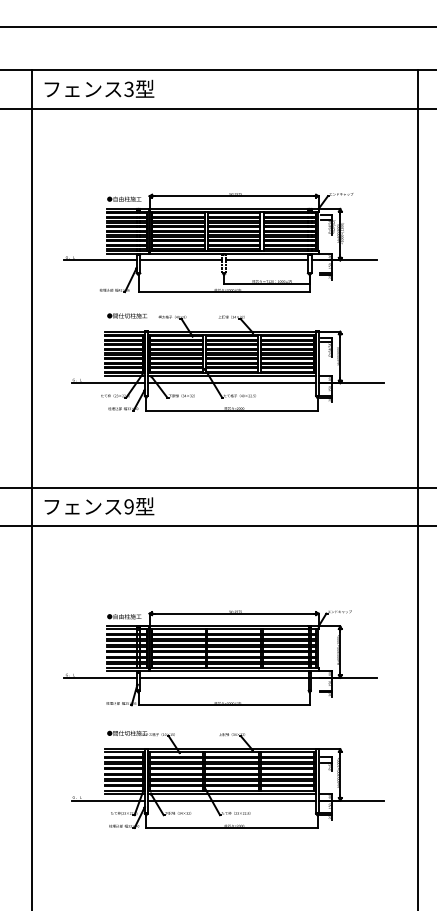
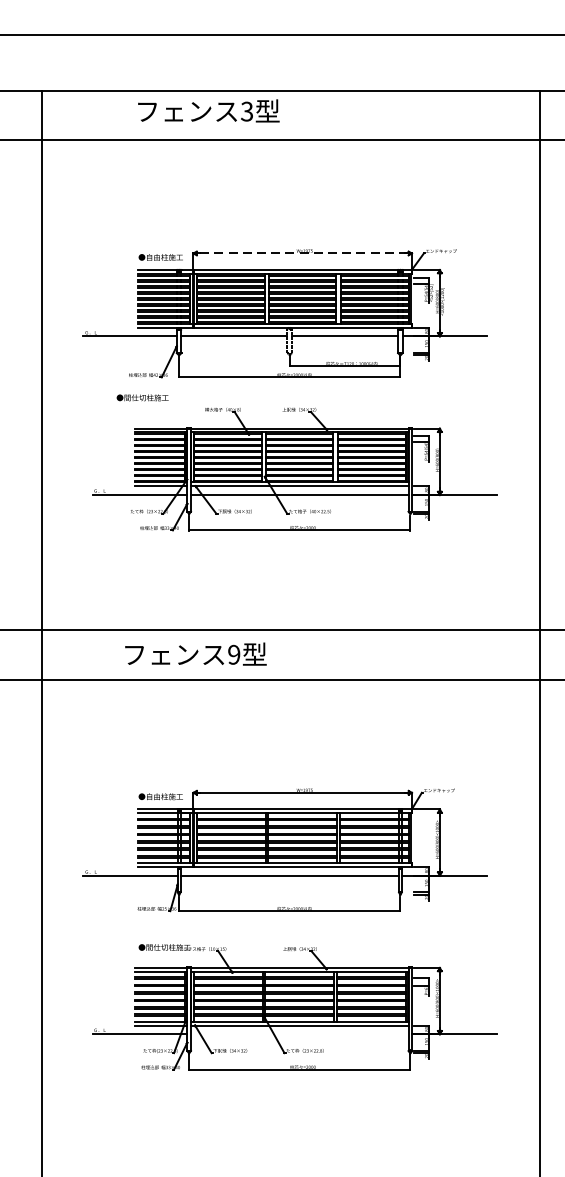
text: (99, 88) -> (208, 110), moved
line: (234, 196) -> (303, 253), solid -> dashed
text: (126, 315) -> (141, 397), moved
text: (99, 506) -> (195, 654), moved
line: (231, 800) -> (299, 1034), removed

